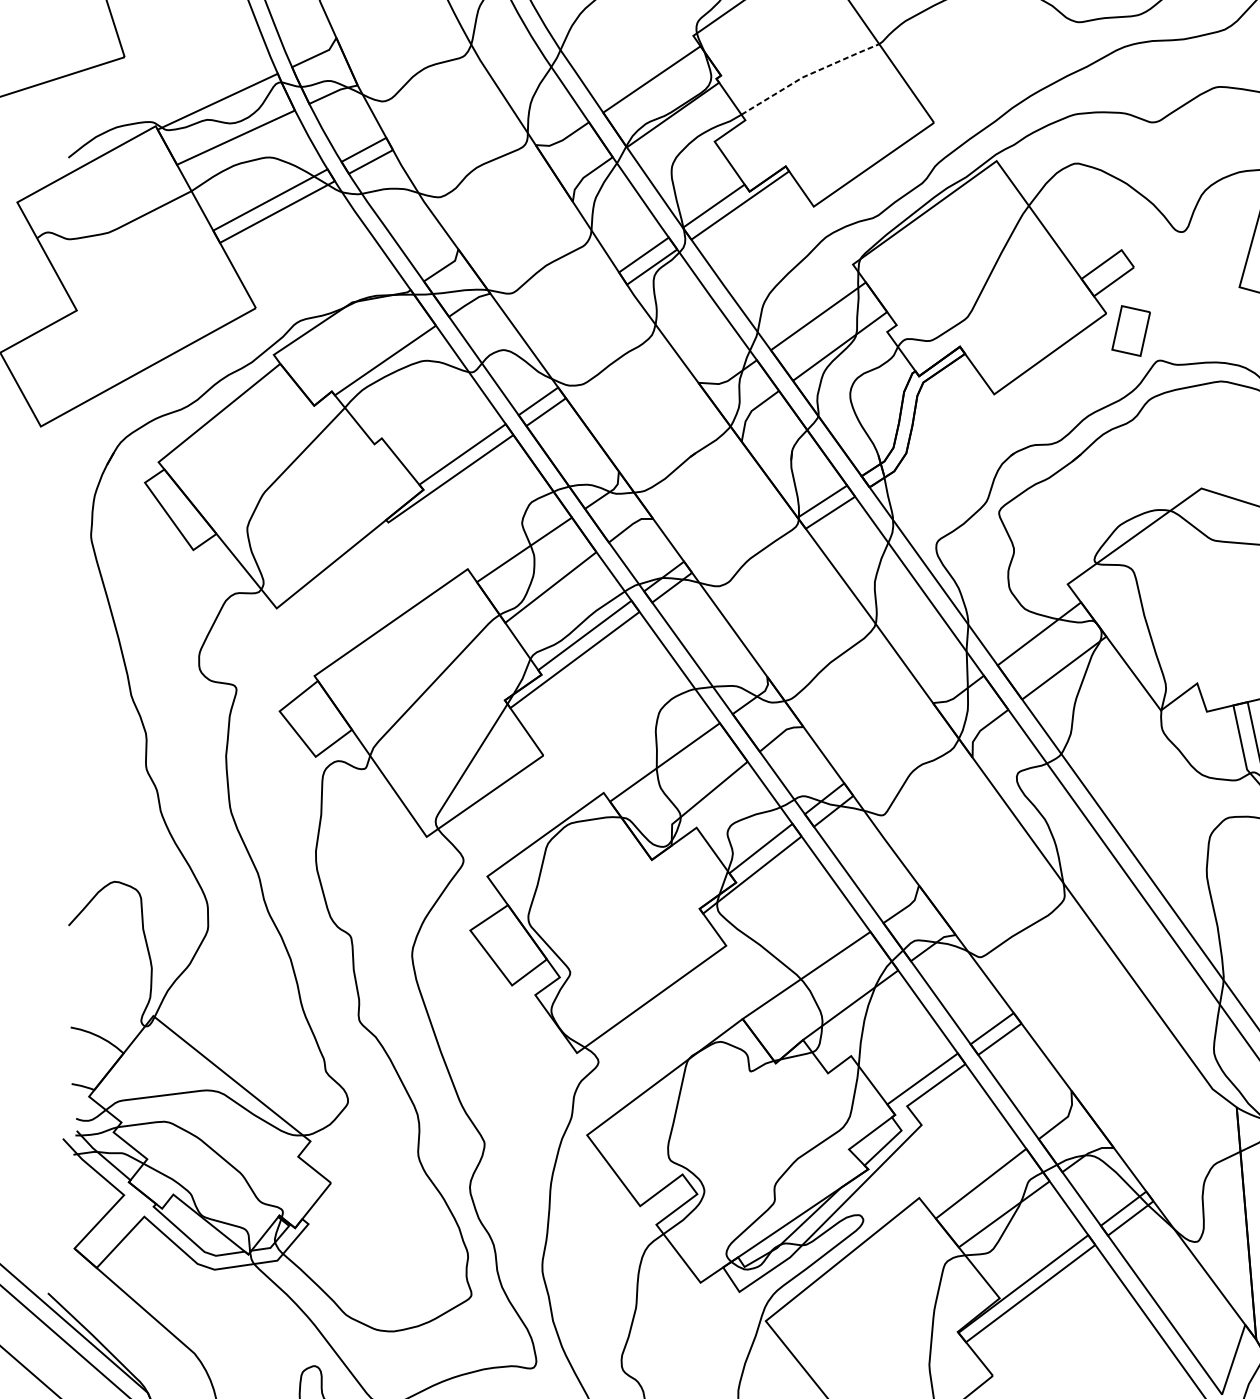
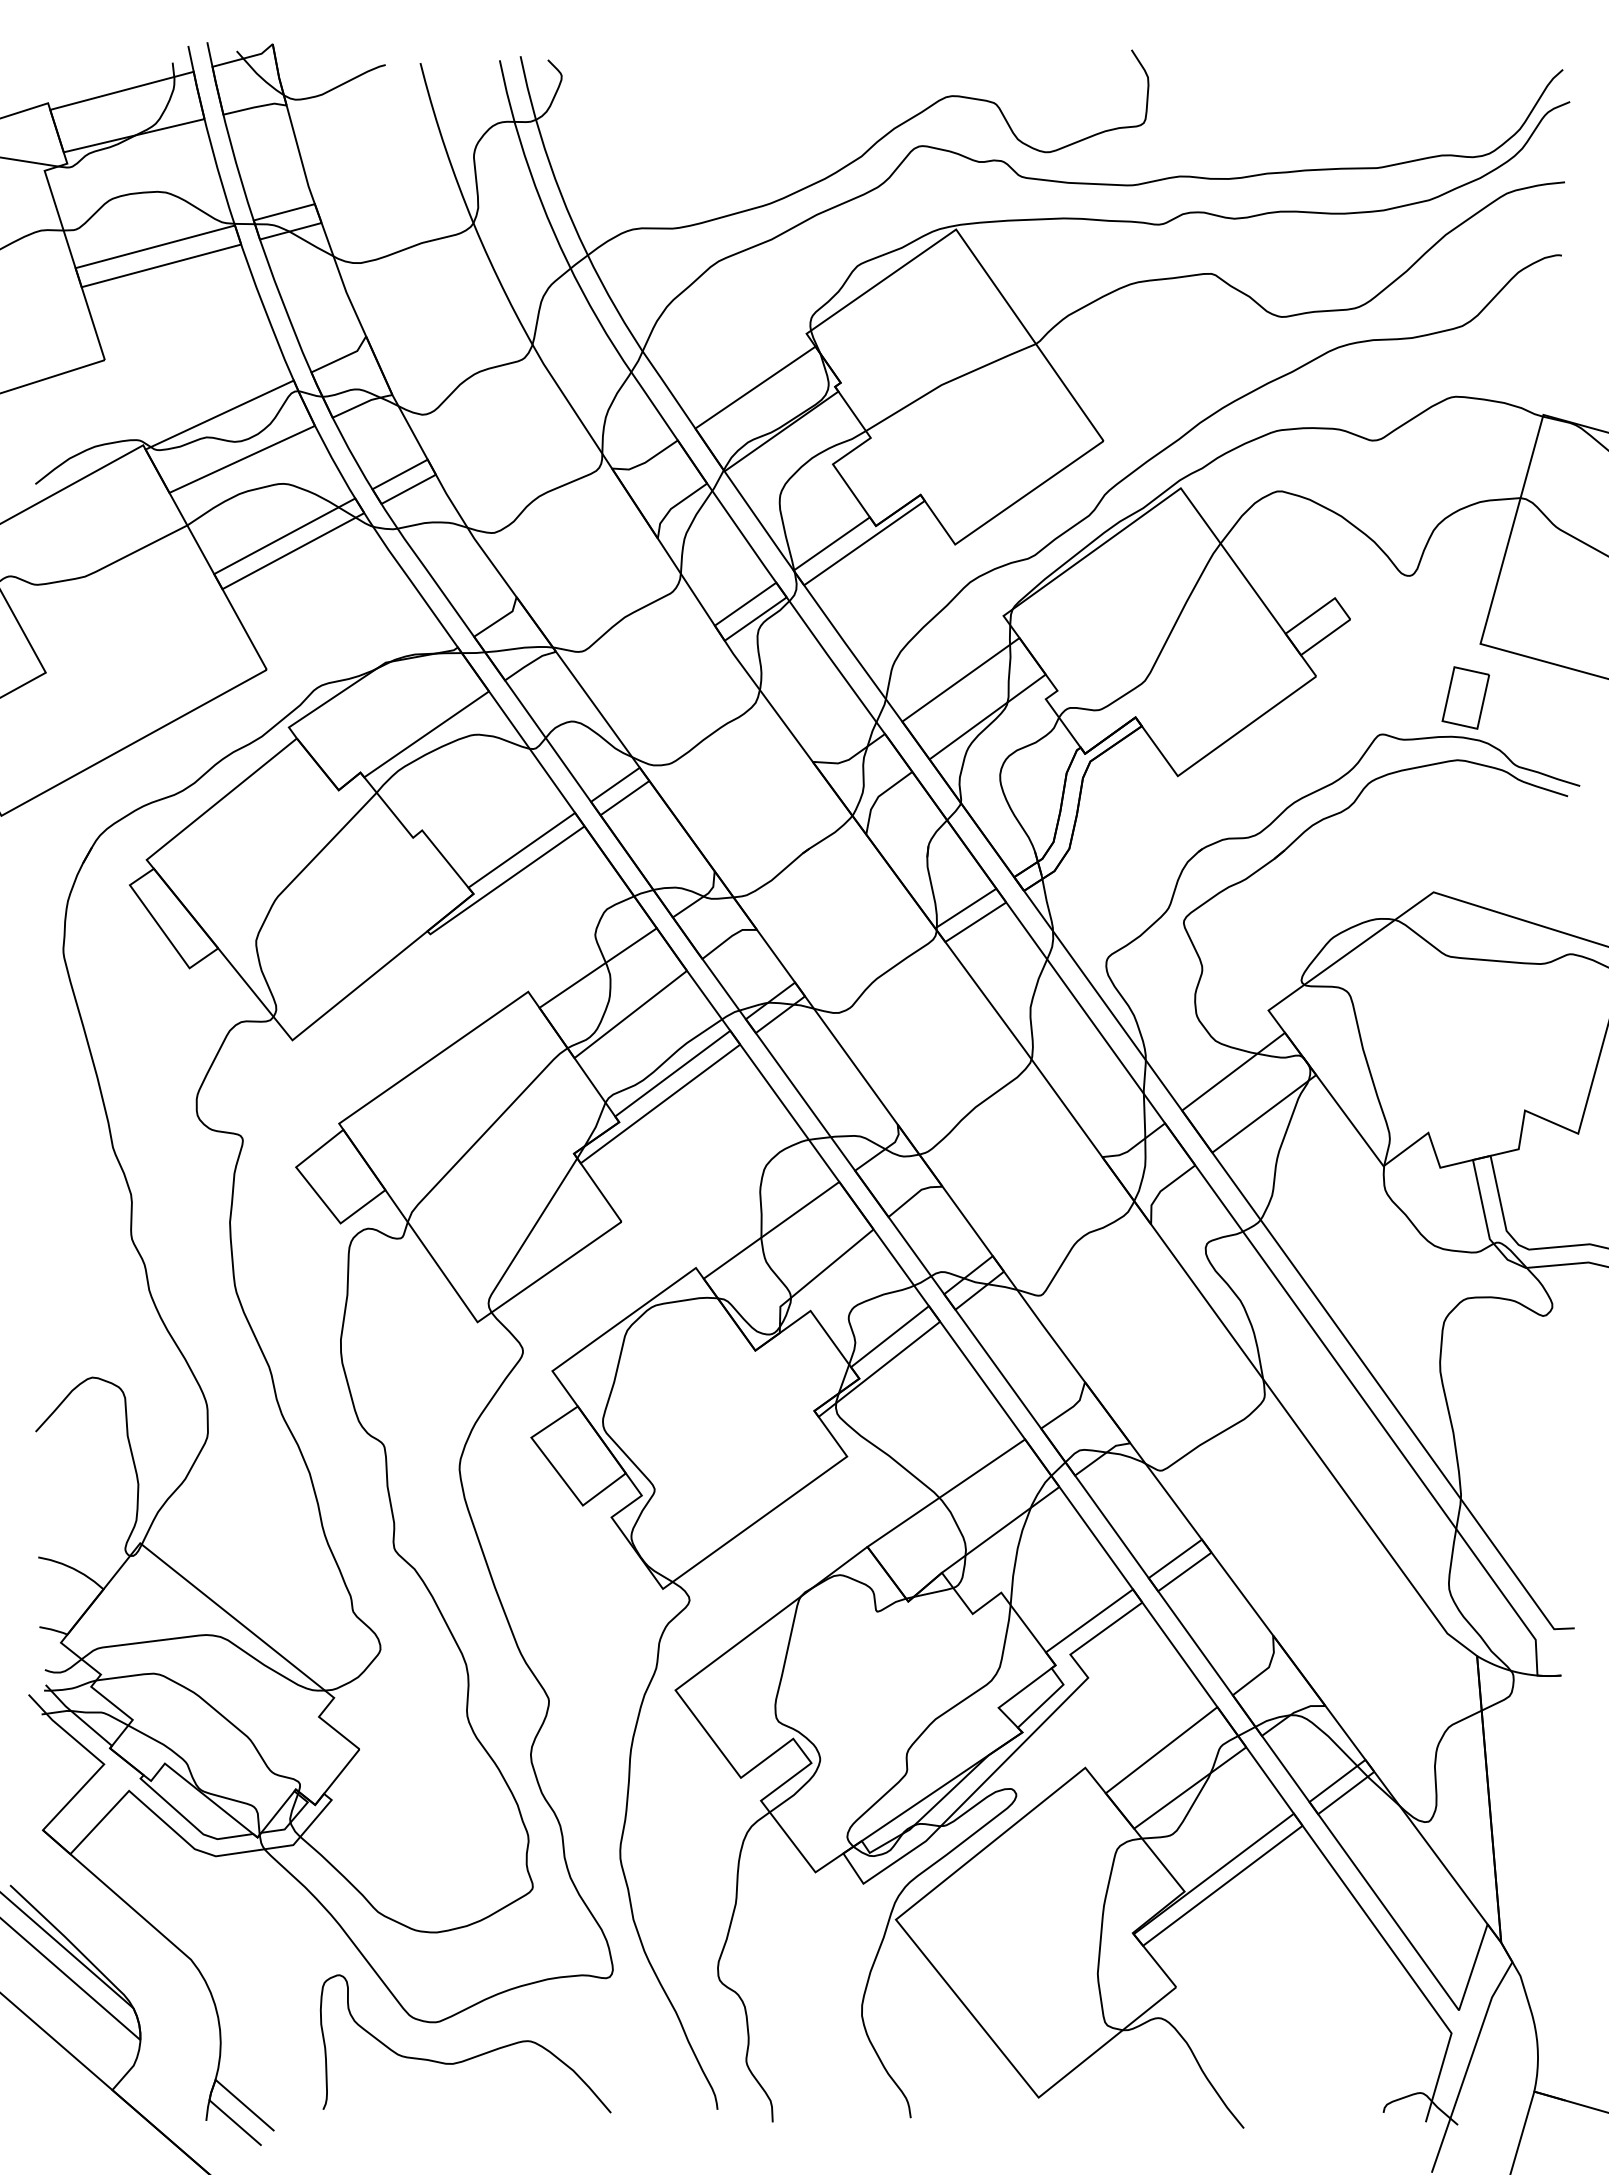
line: (808, 74) -> (948, 381), dashed -> solid
part: (1130, 330) -> (1465, 697), moved

